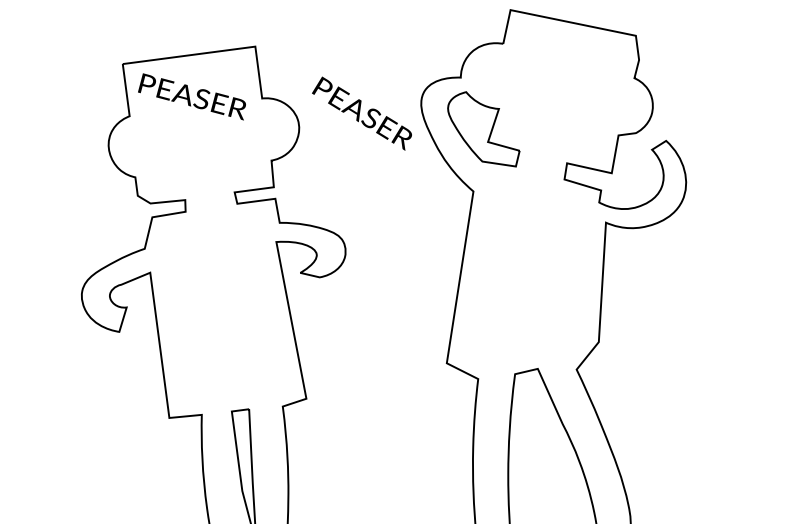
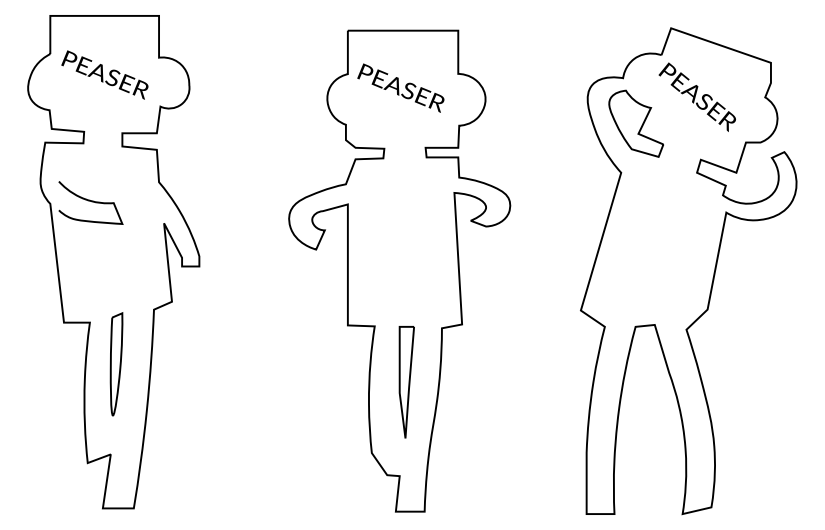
text: (191, 96) -> (400, 87), moved
text: (360, 113) -> (696, 96), moved

